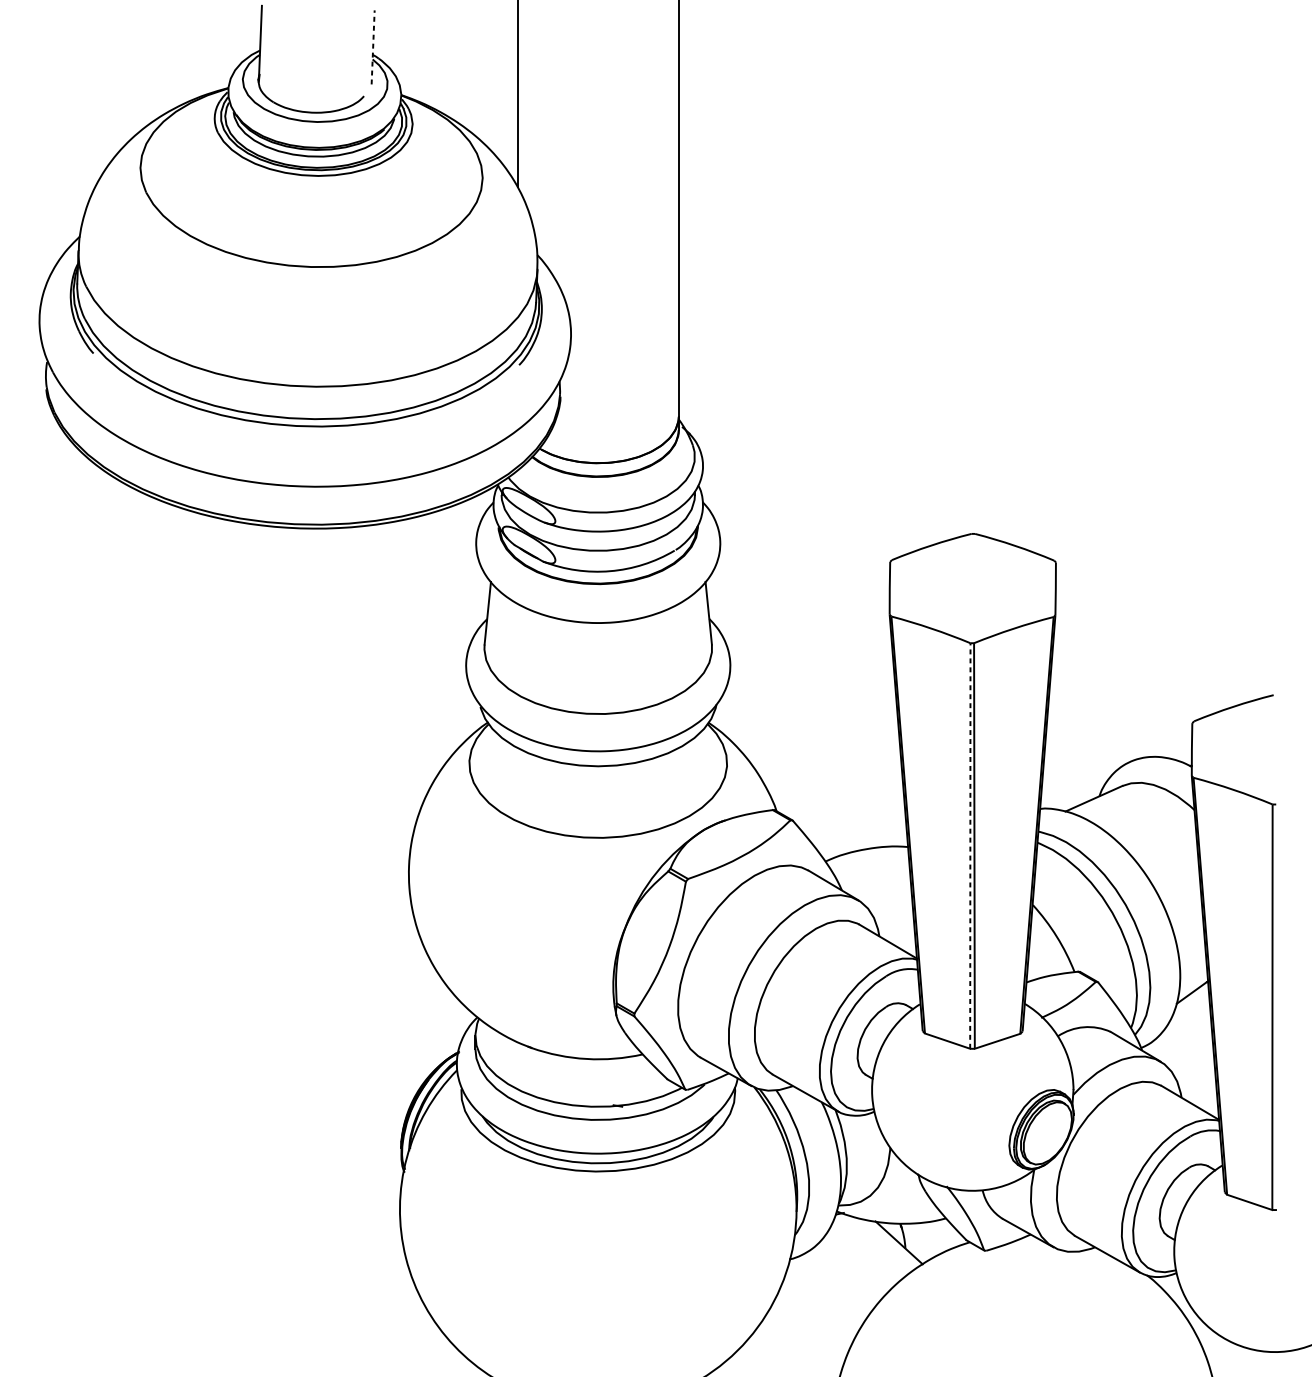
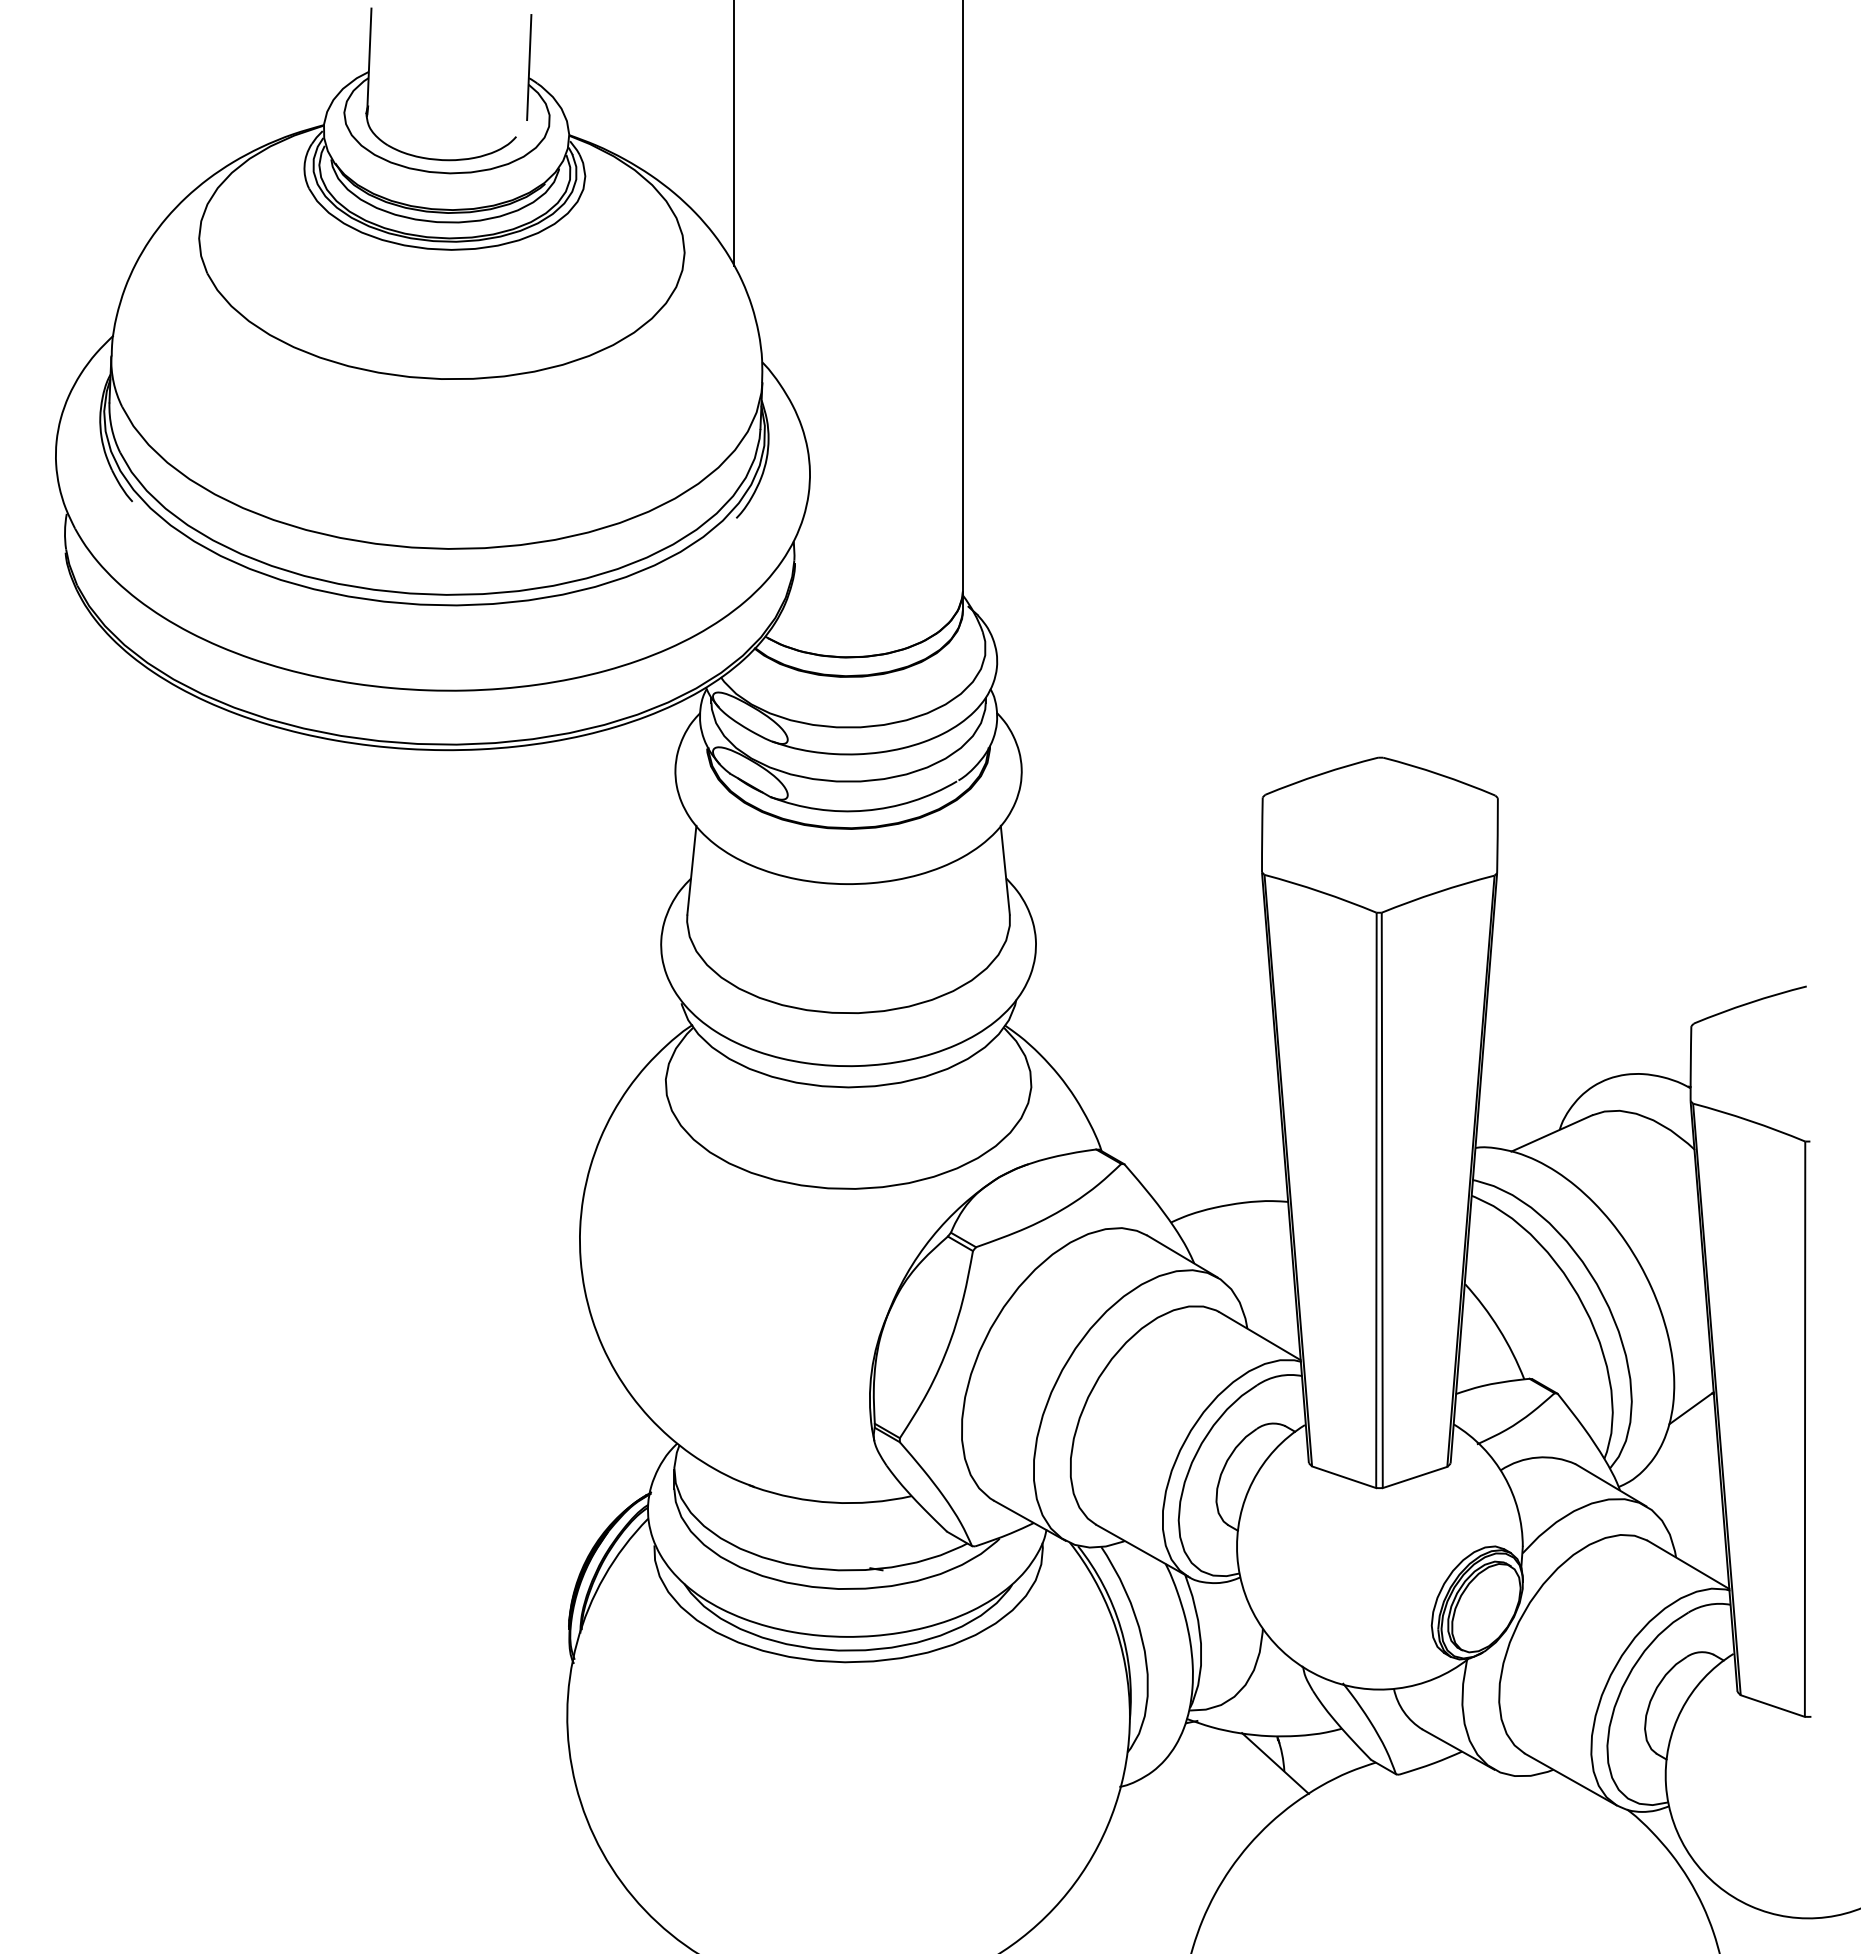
line: (373, 47) -> (529, 67), dashed -> solid
line: (970, 846) -> (1376, 1201), dashed -> solid

